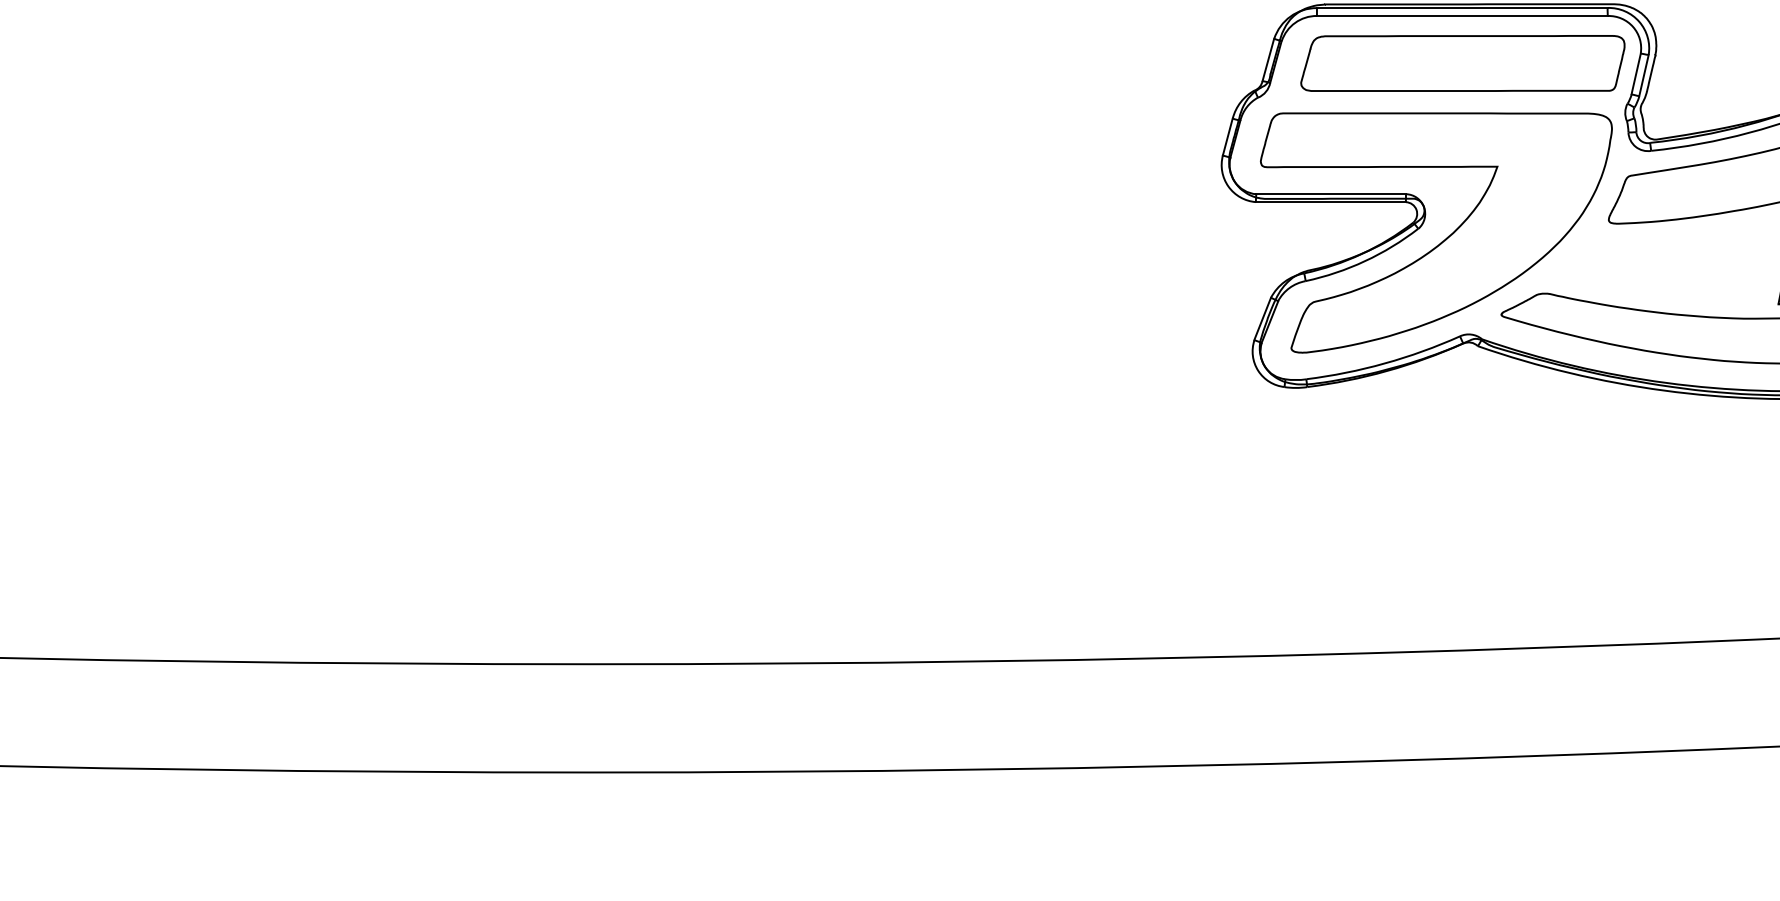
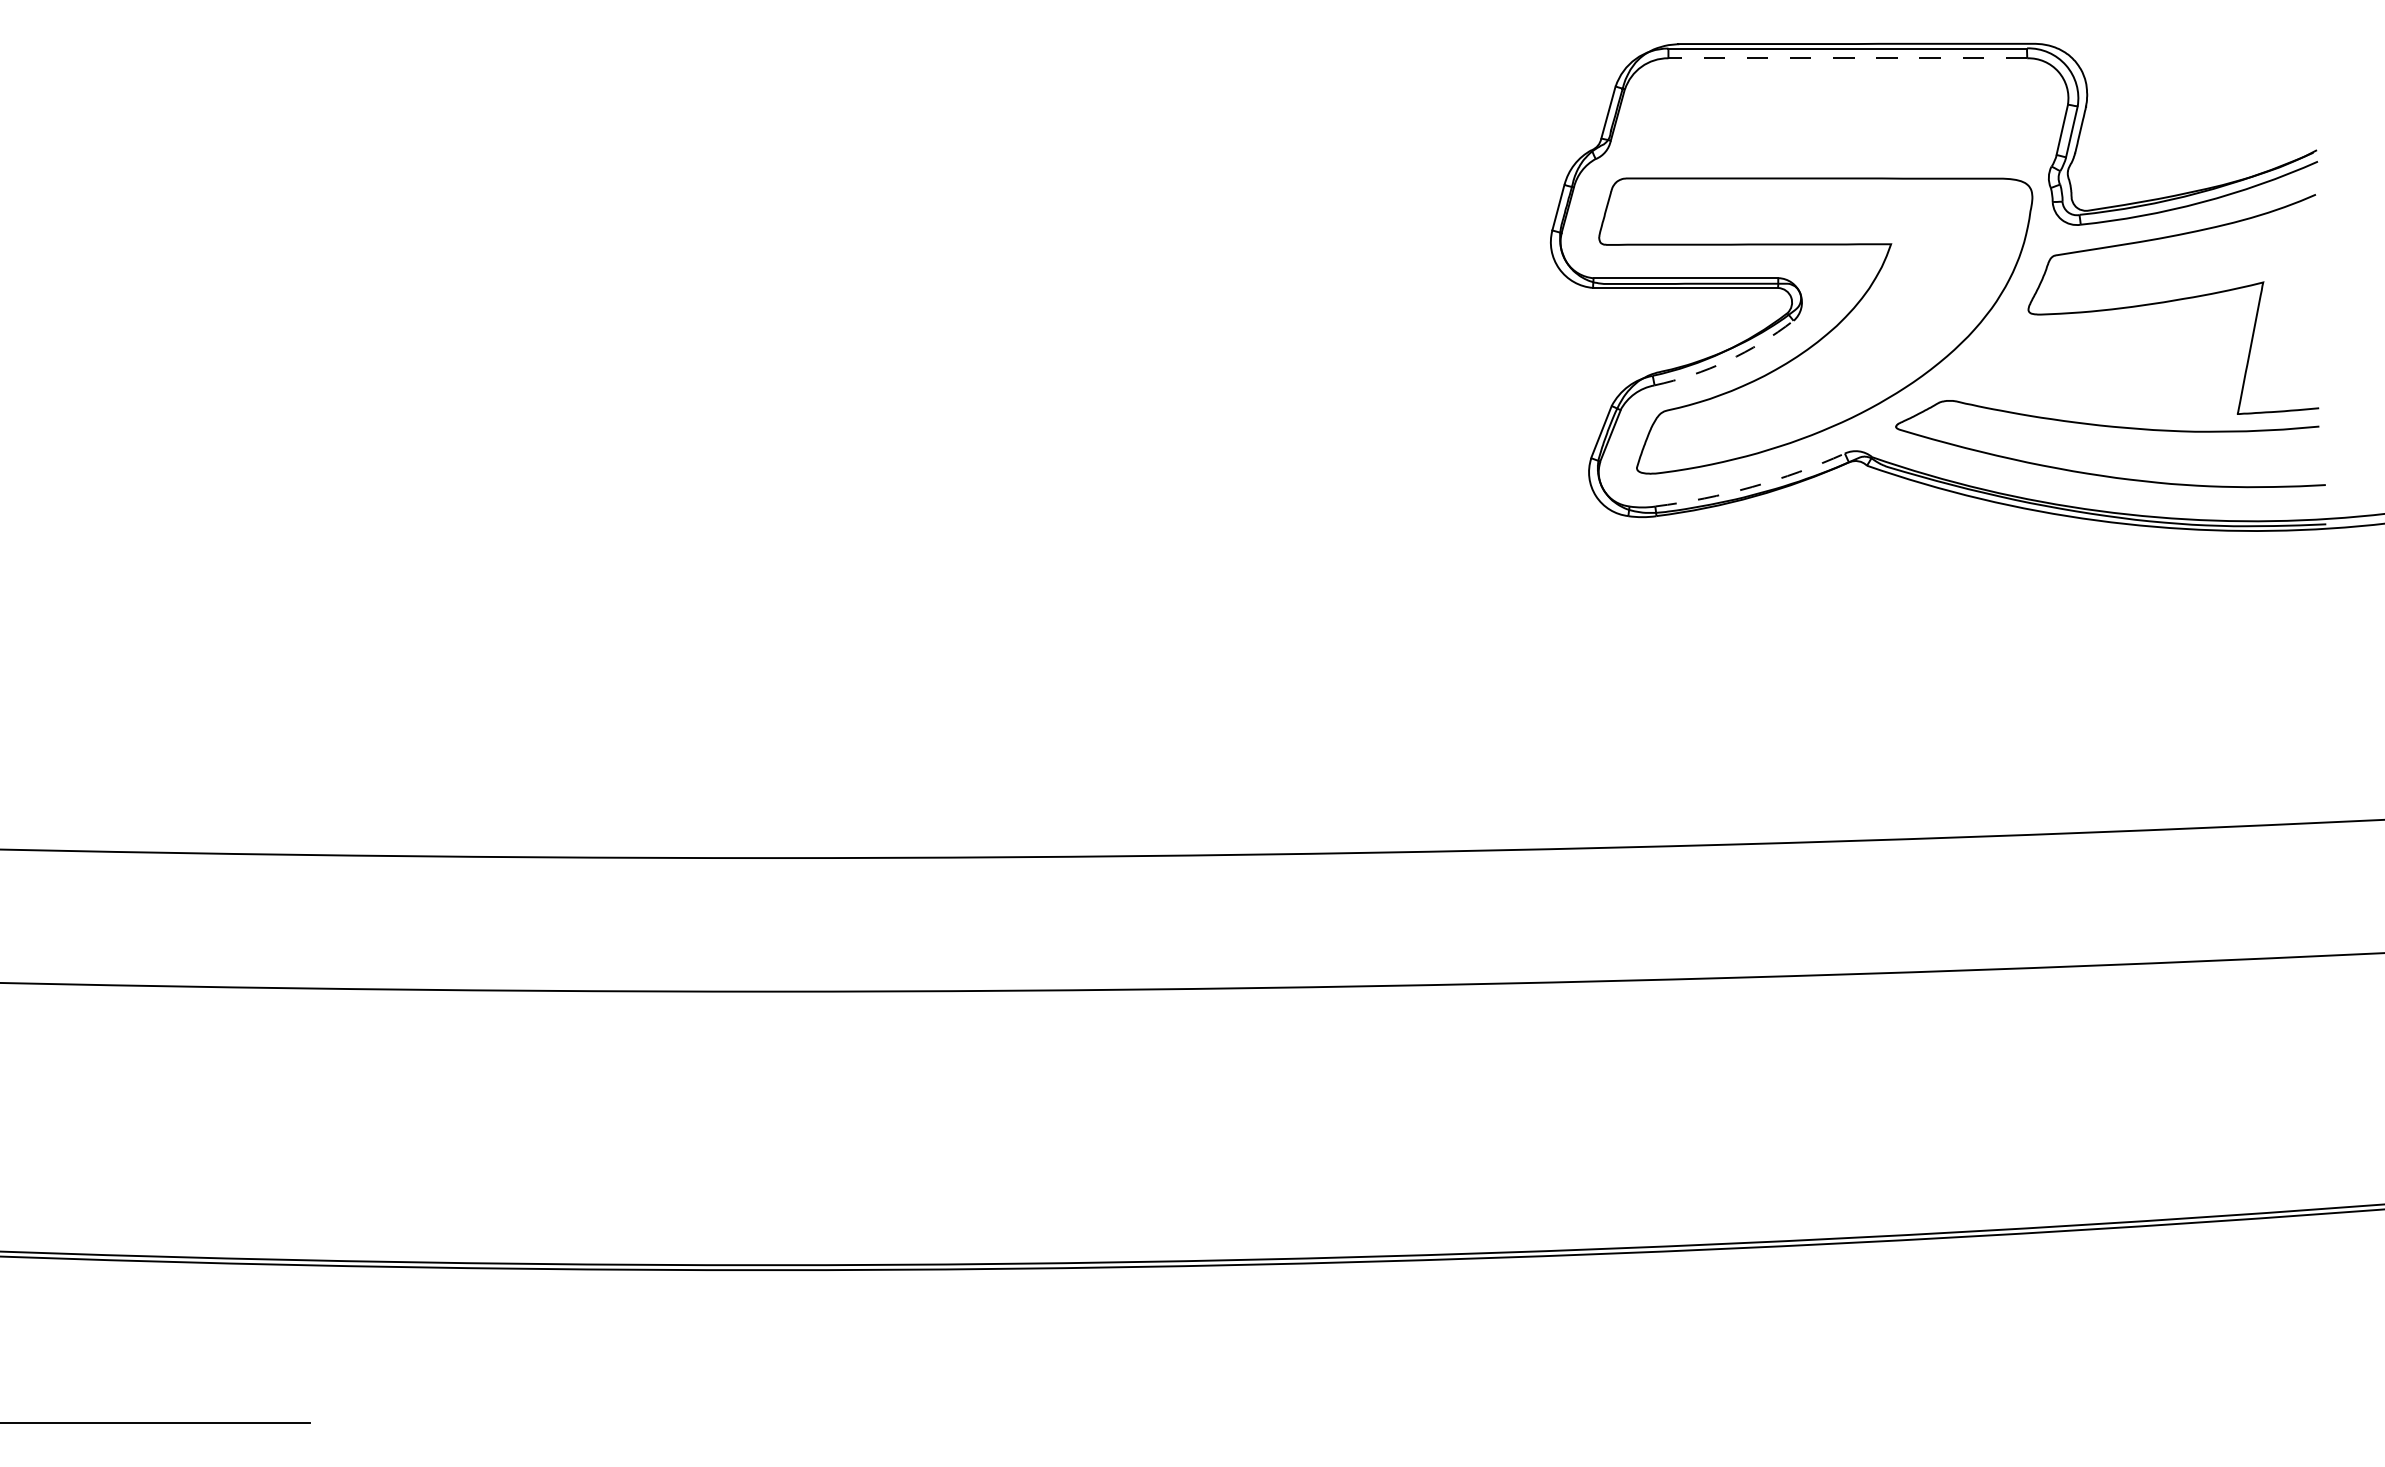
line: (1462, 16) -> (1847, 58), solid -> dashed
part: (1462, 63) -> (1848, 116), removed
arc: (1364, 260) -> (1727, 360), solid -> dashed
arc: (1385, 363) -> (1752, 487), solid -> dashed

